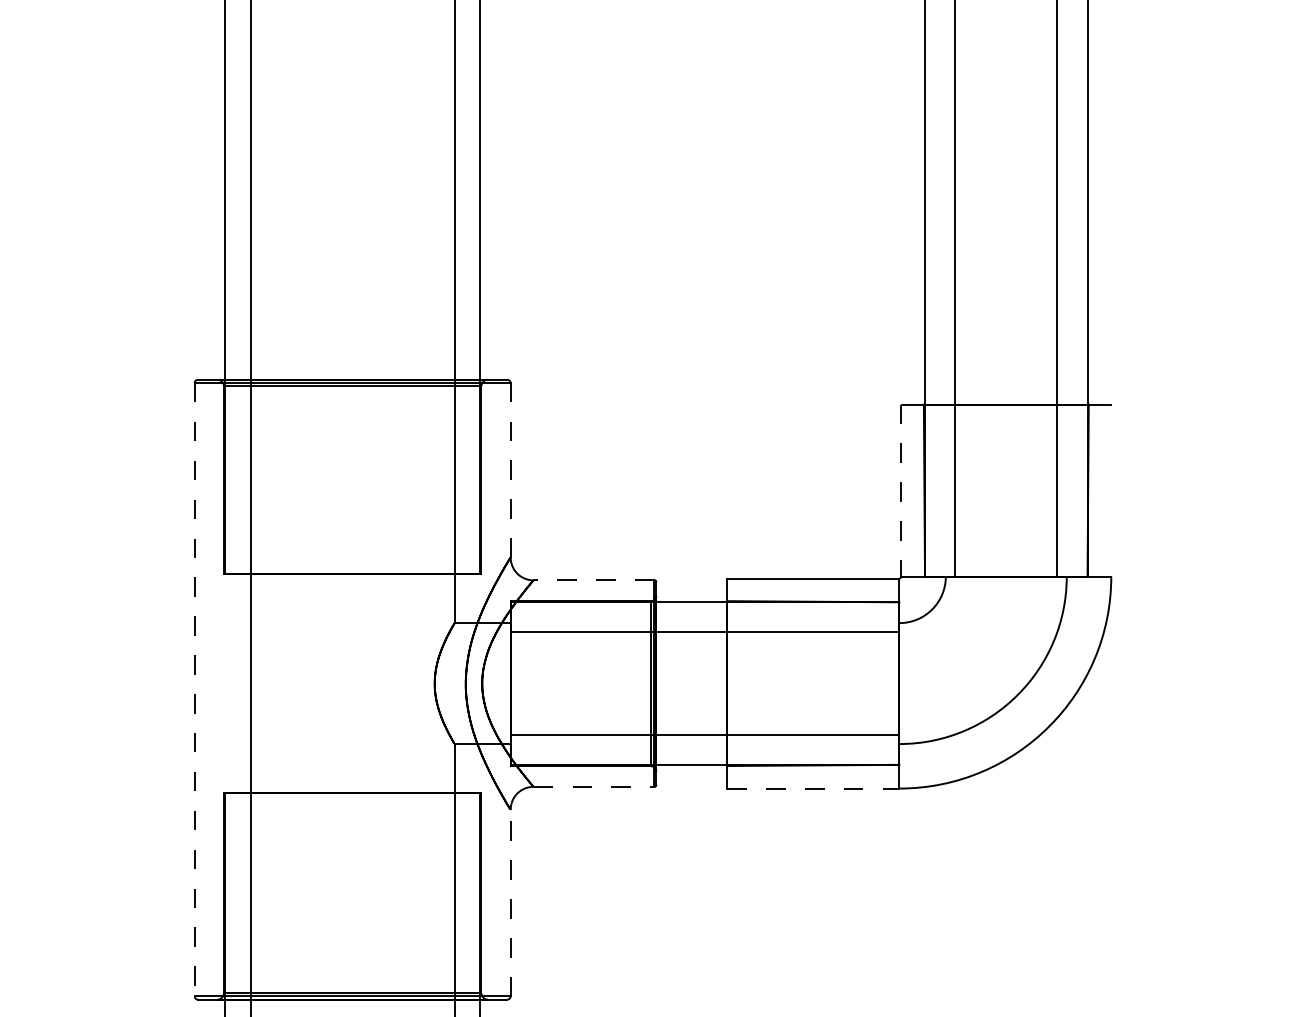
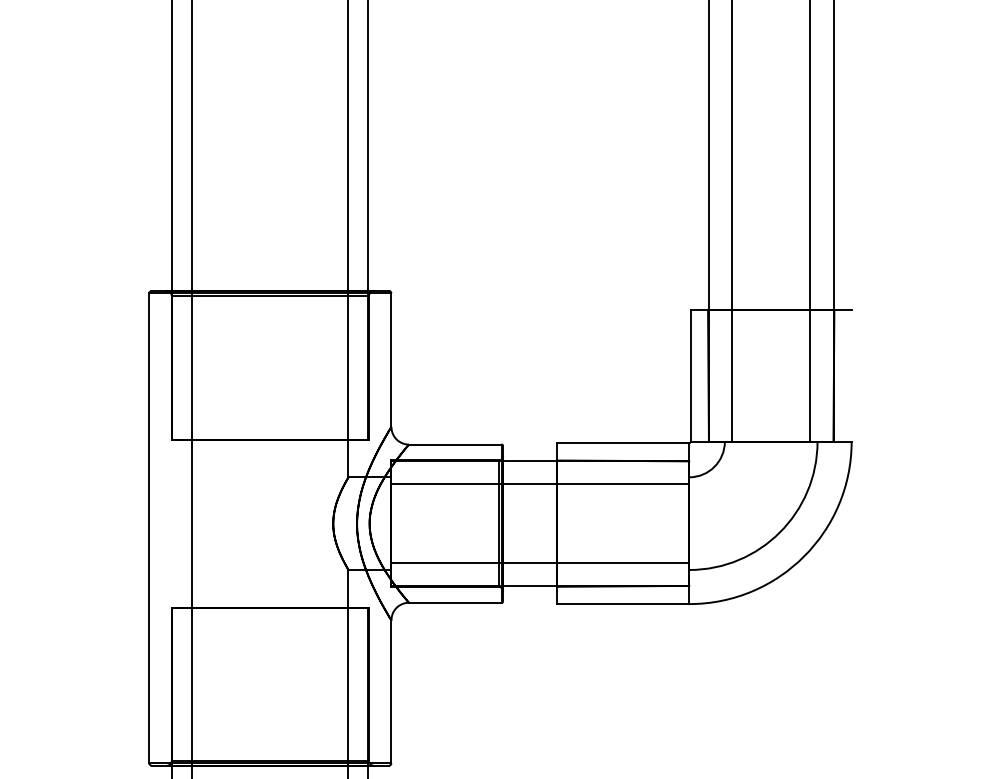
line: (510, 470) -> (391, 360), dashed -> solid
line: (900, 490) -> (690, 375), dashed -> solid
line: (592, 580) -> (454, 444), dashed -> solid
line: (194, 689) -> (149, 528), dashed -> solid
line: (594, 786) -> (455, 602), dashed -> solid
line: (813, 789) -> (623, 604), dashed -> solid
line: (510, 902) -> (391, 691), dashed -> solid

